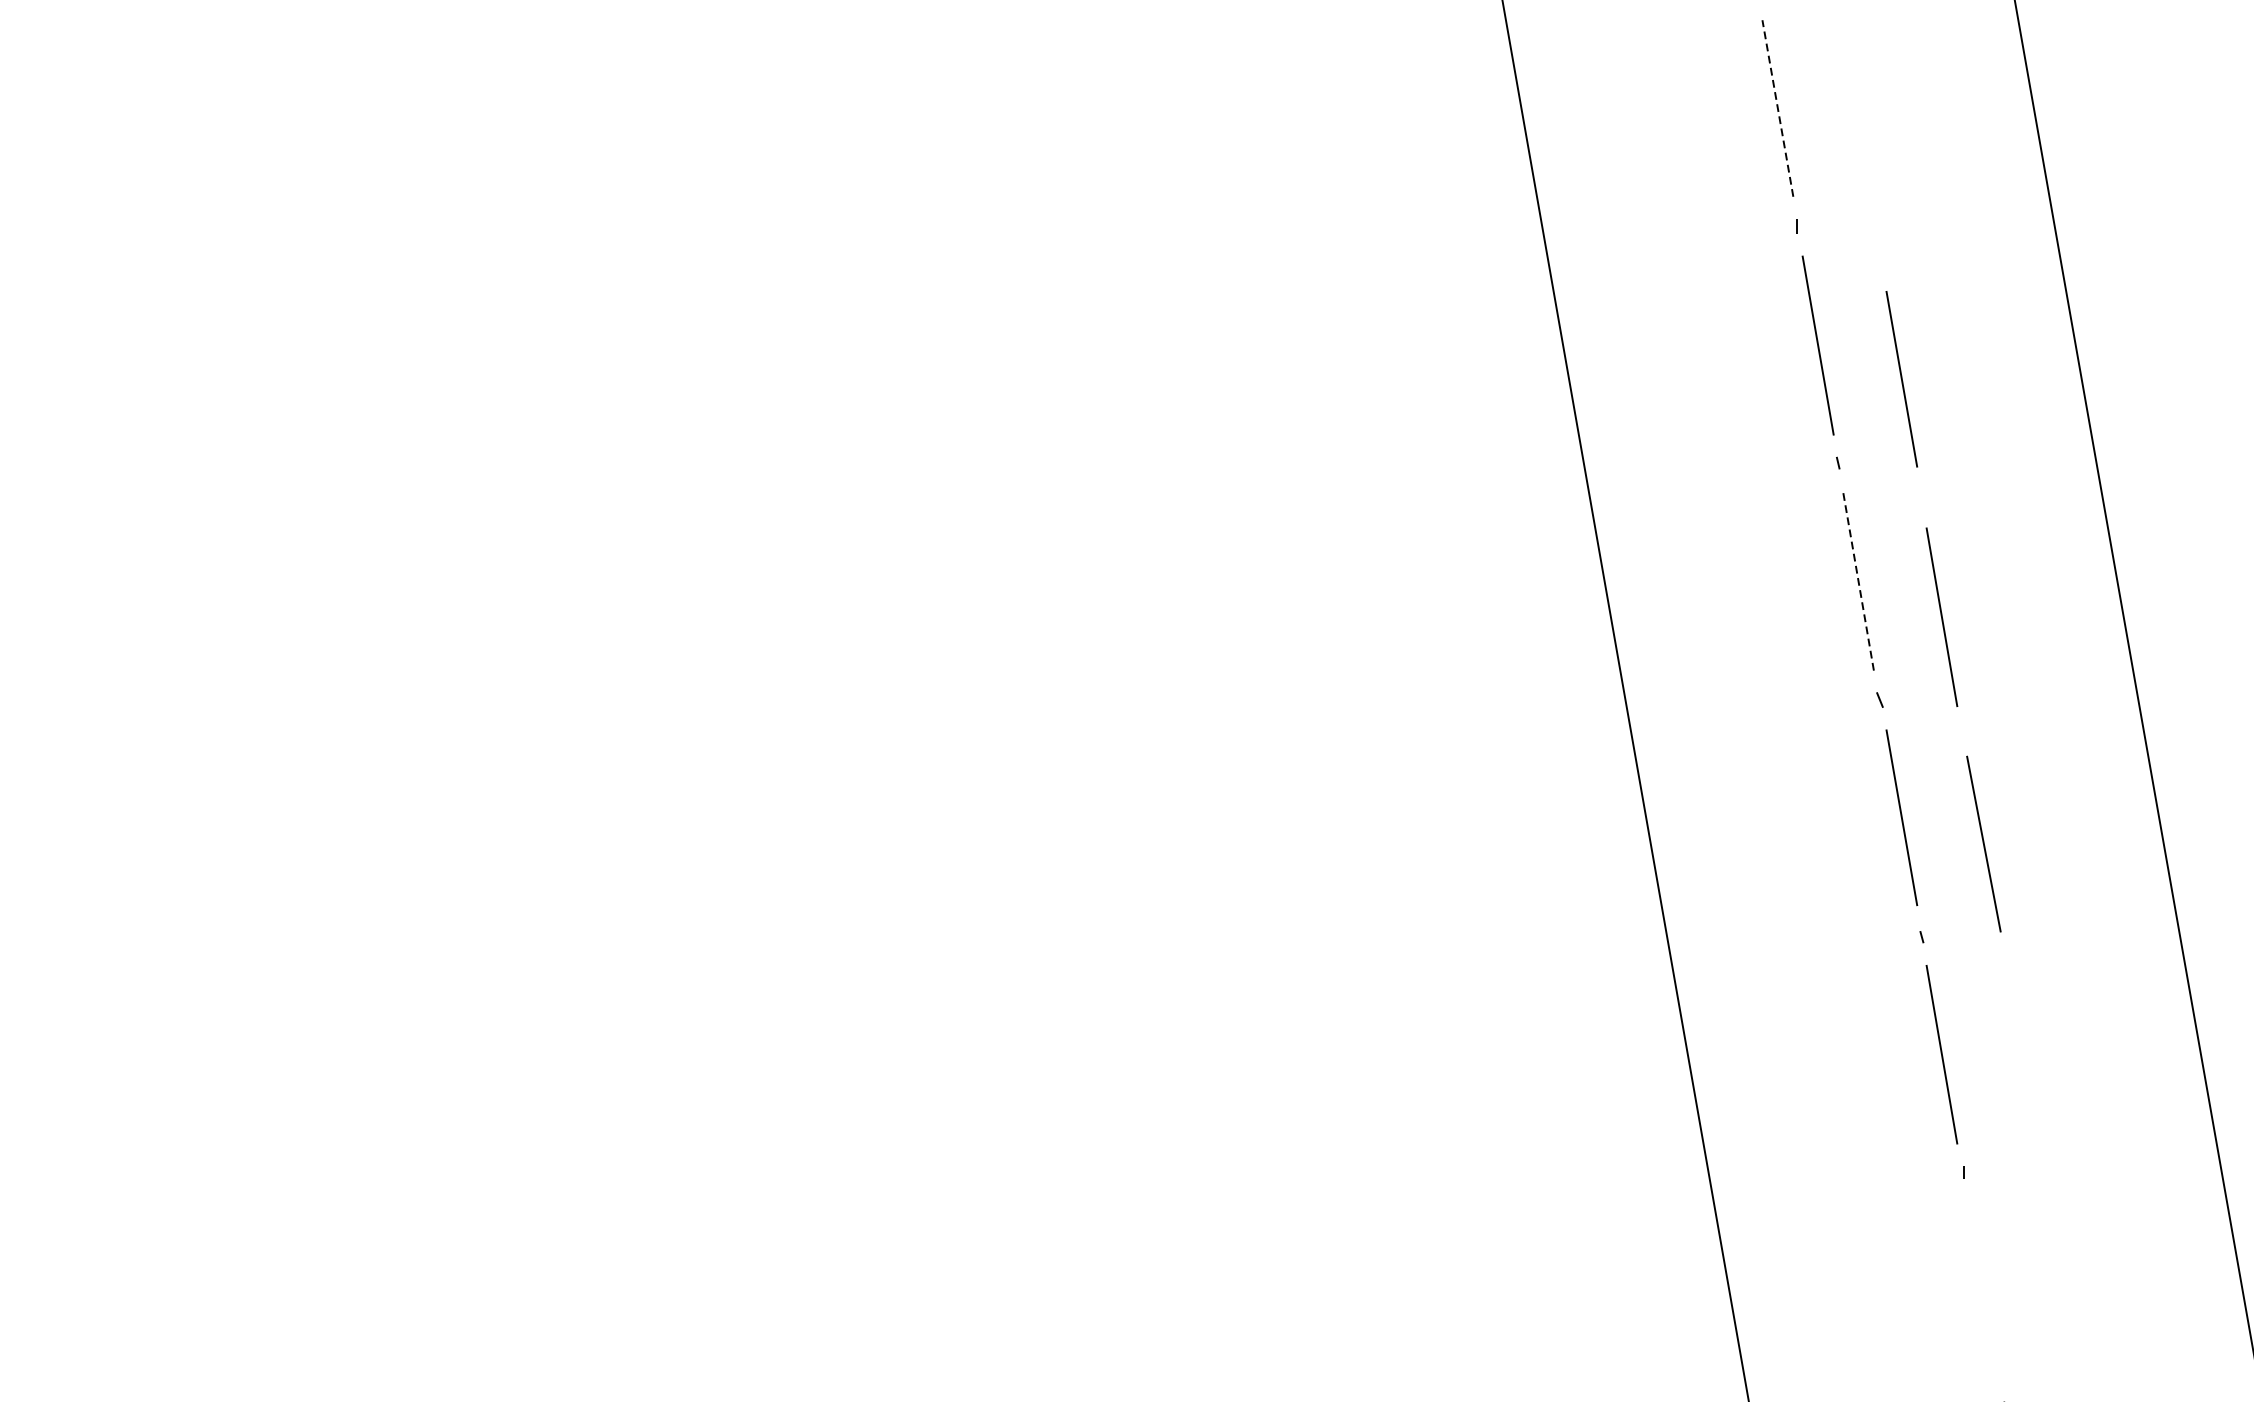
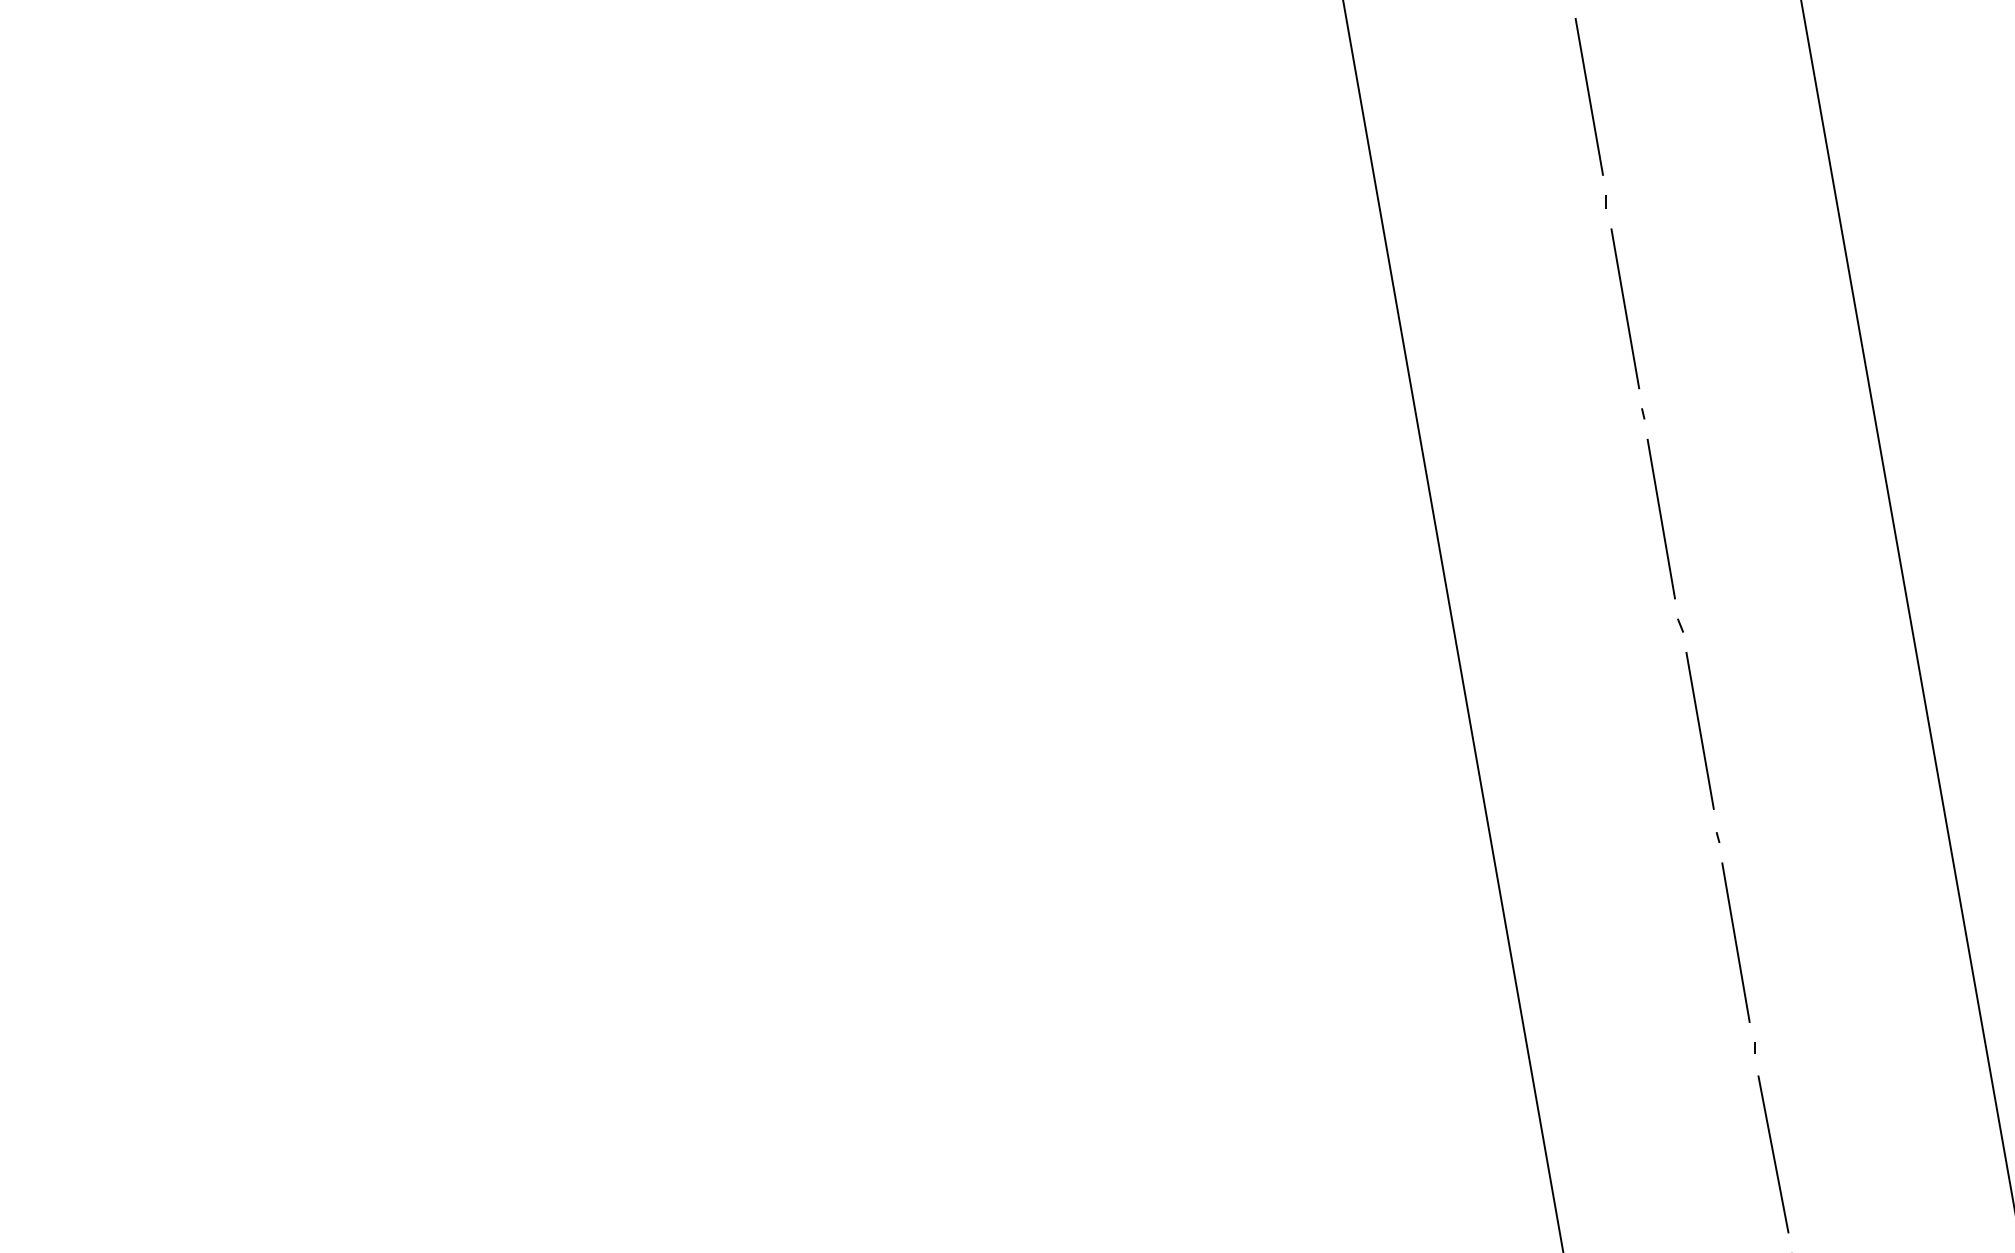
line: (1778, 108) -> (1589, 96), dashed -> solid
line: (1901, 378) -> (1699, 338), removed
line: (1858, 580) -> (1661, 518), dashed -> solid
line: (1941, 617) -> (1735, 551), removed
line: (1983, 844) -> (1773, 1154), moved

